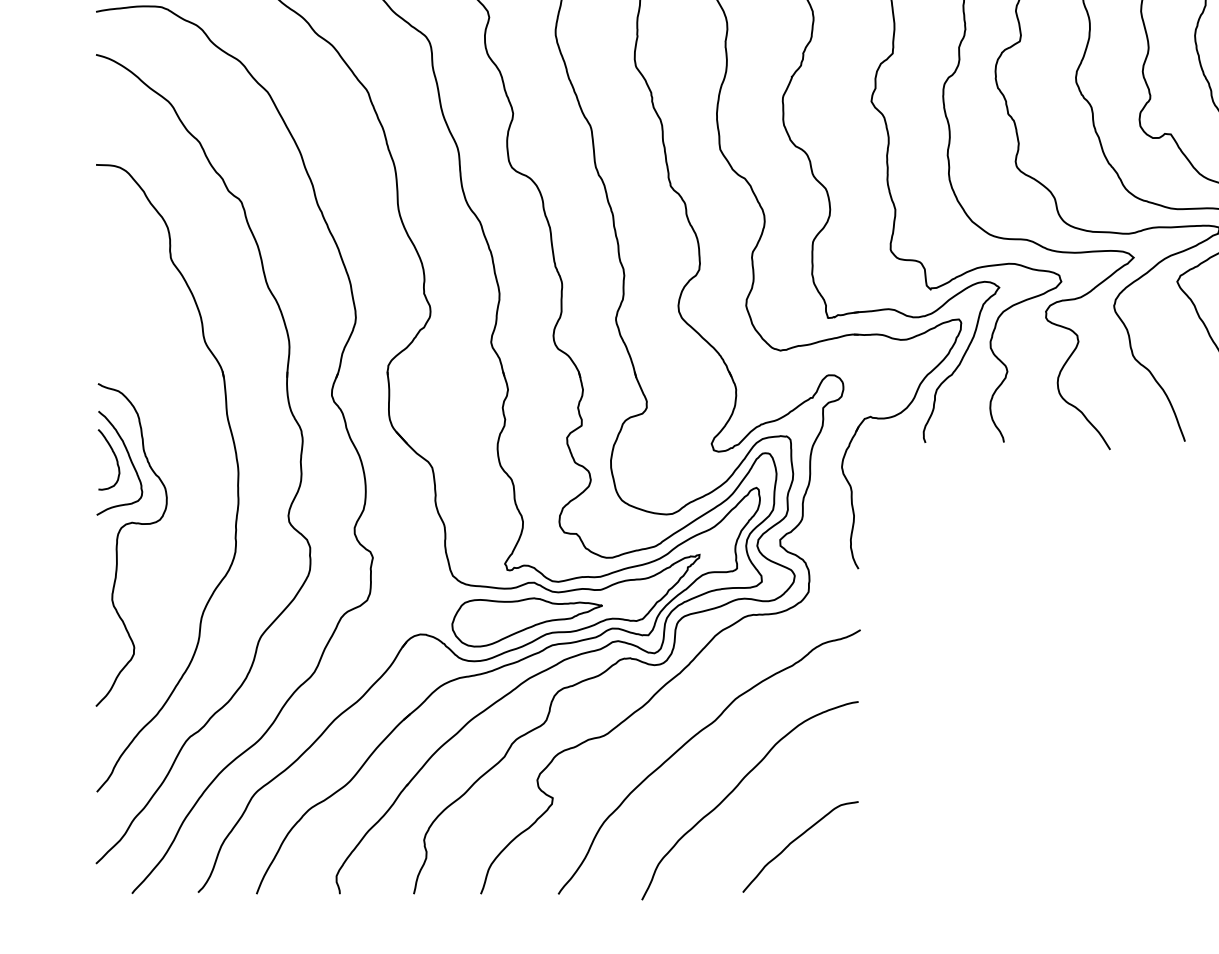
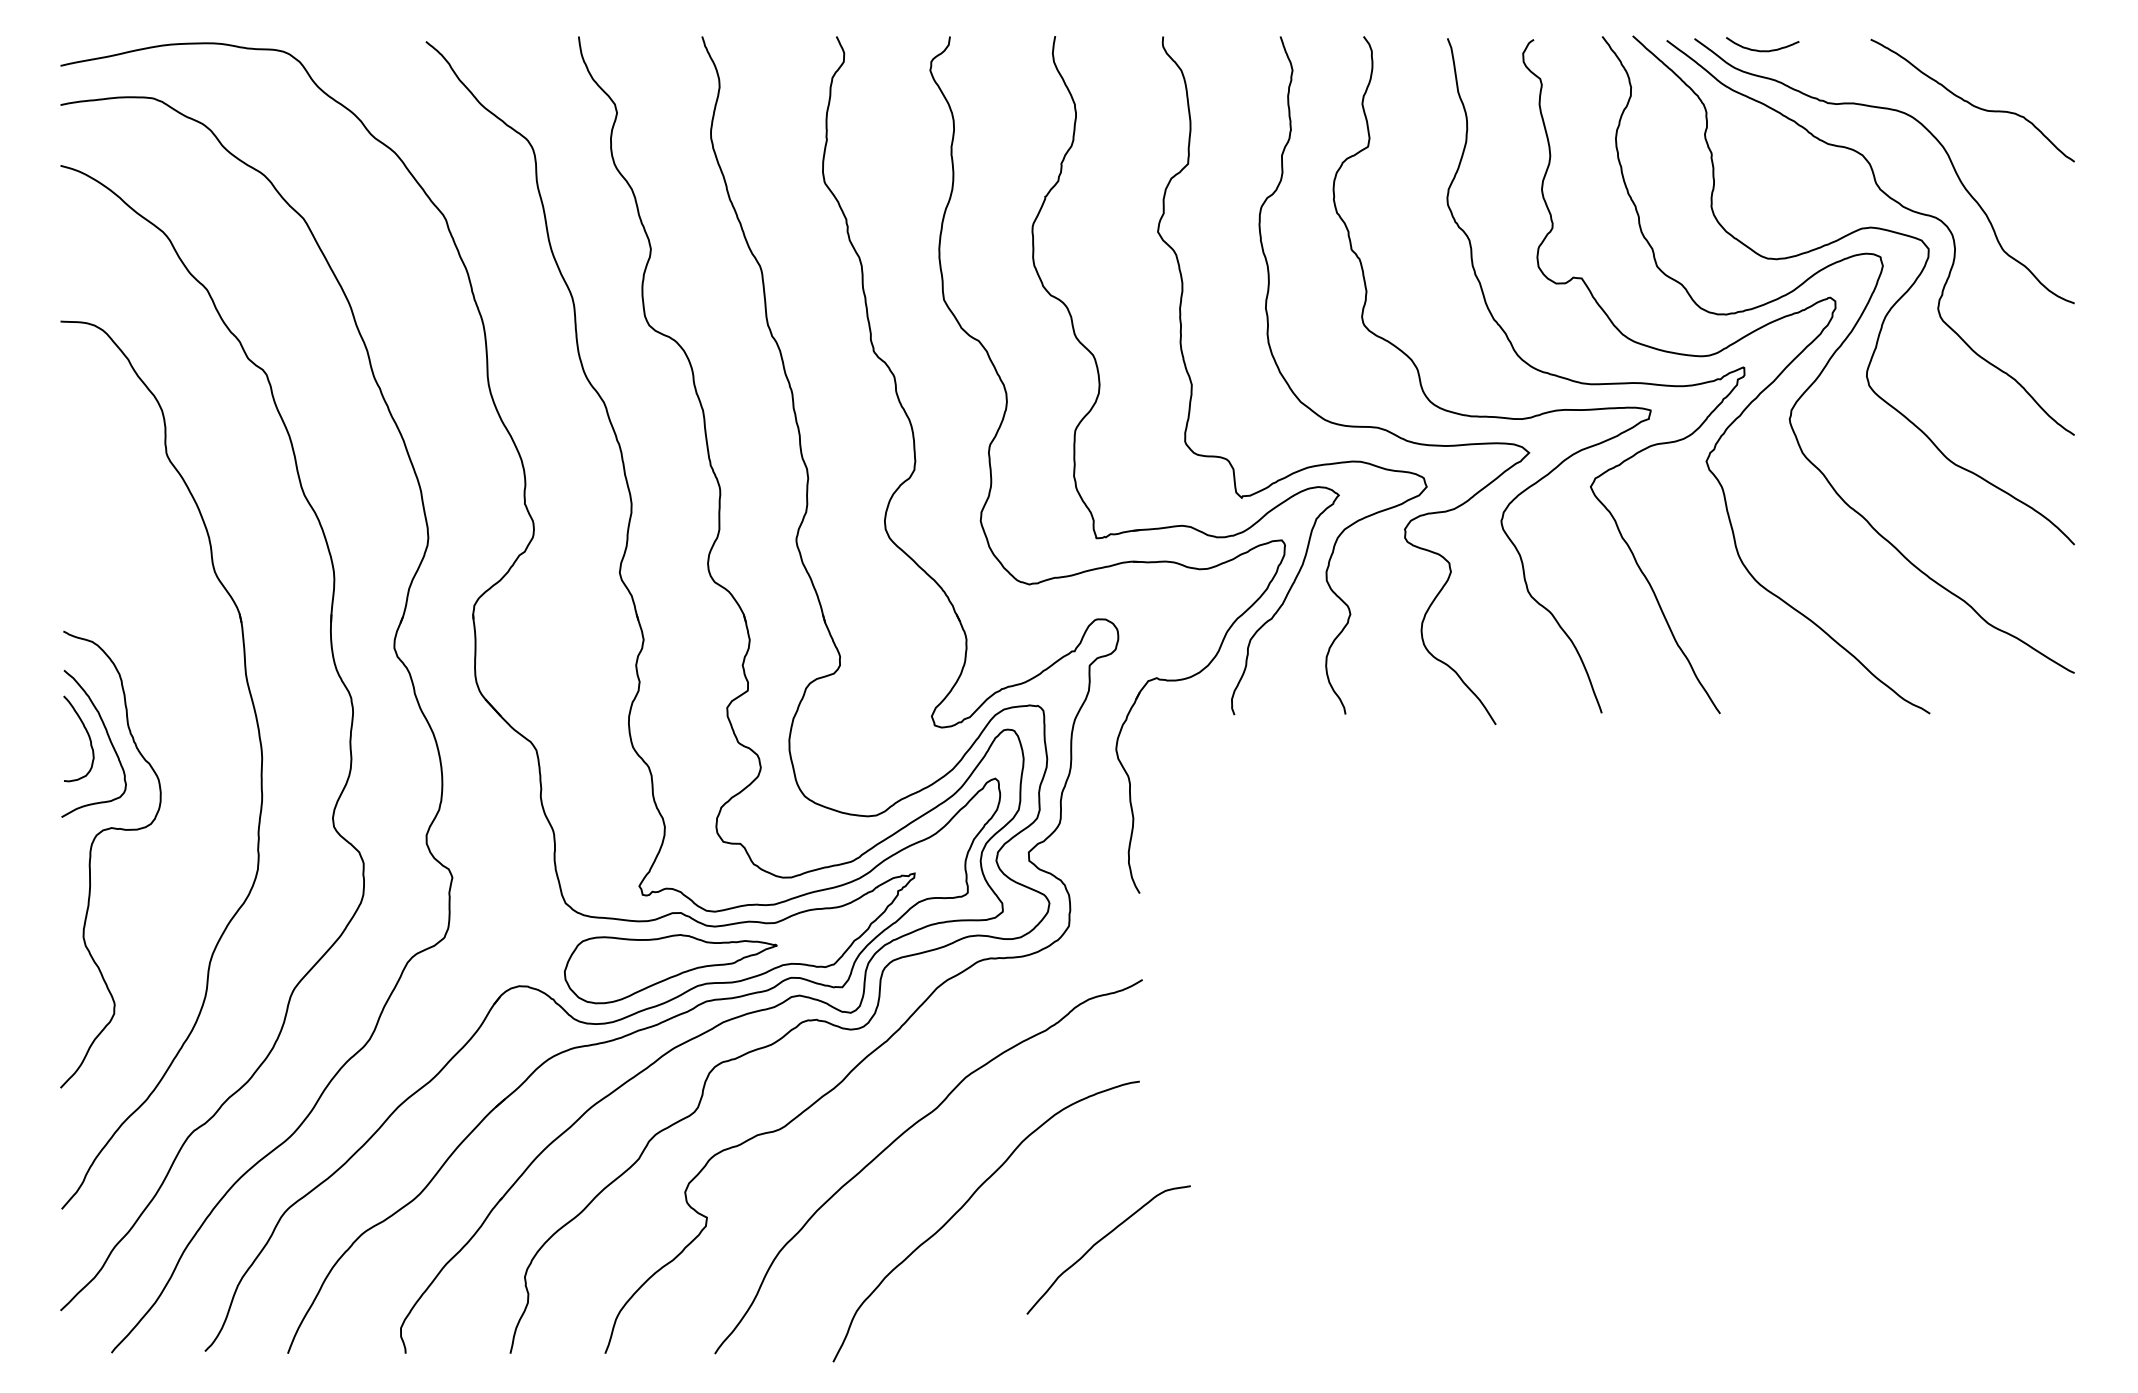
curve: (794, 841) -> (1100, 1241), moved

